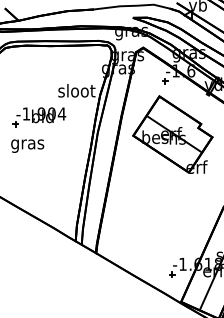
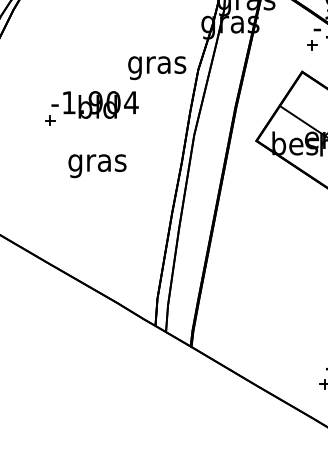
text: (76, 92) -> (156, 65), sloot -> gras
text: (27, 145) -> (97, 164), moved

